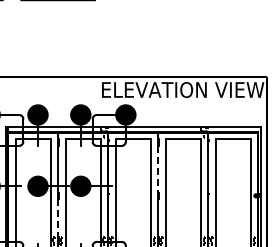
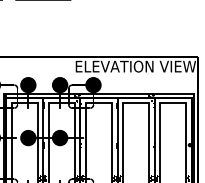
line: (158, 169) -> (117, 125), dashed -> solid
line: (58, 218) -> (43, 161), dashed -> solid

